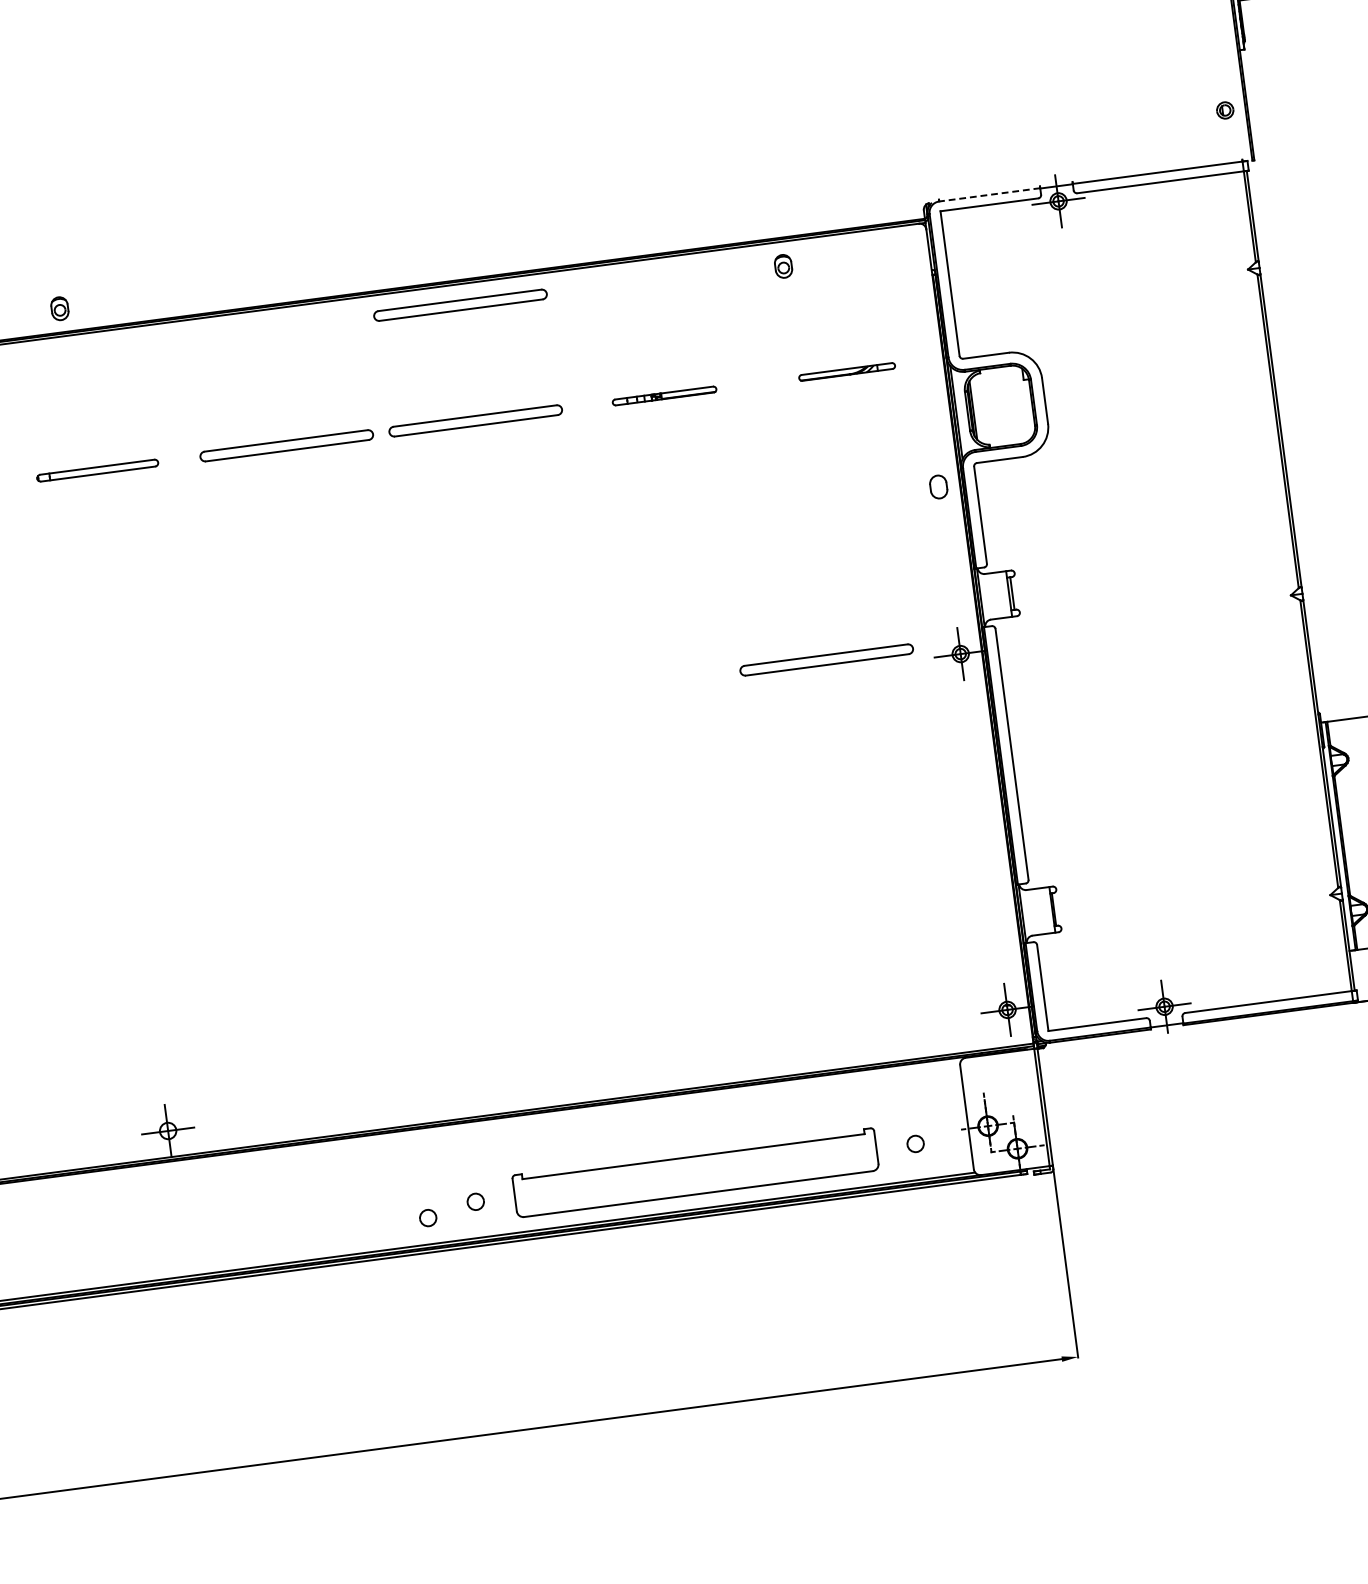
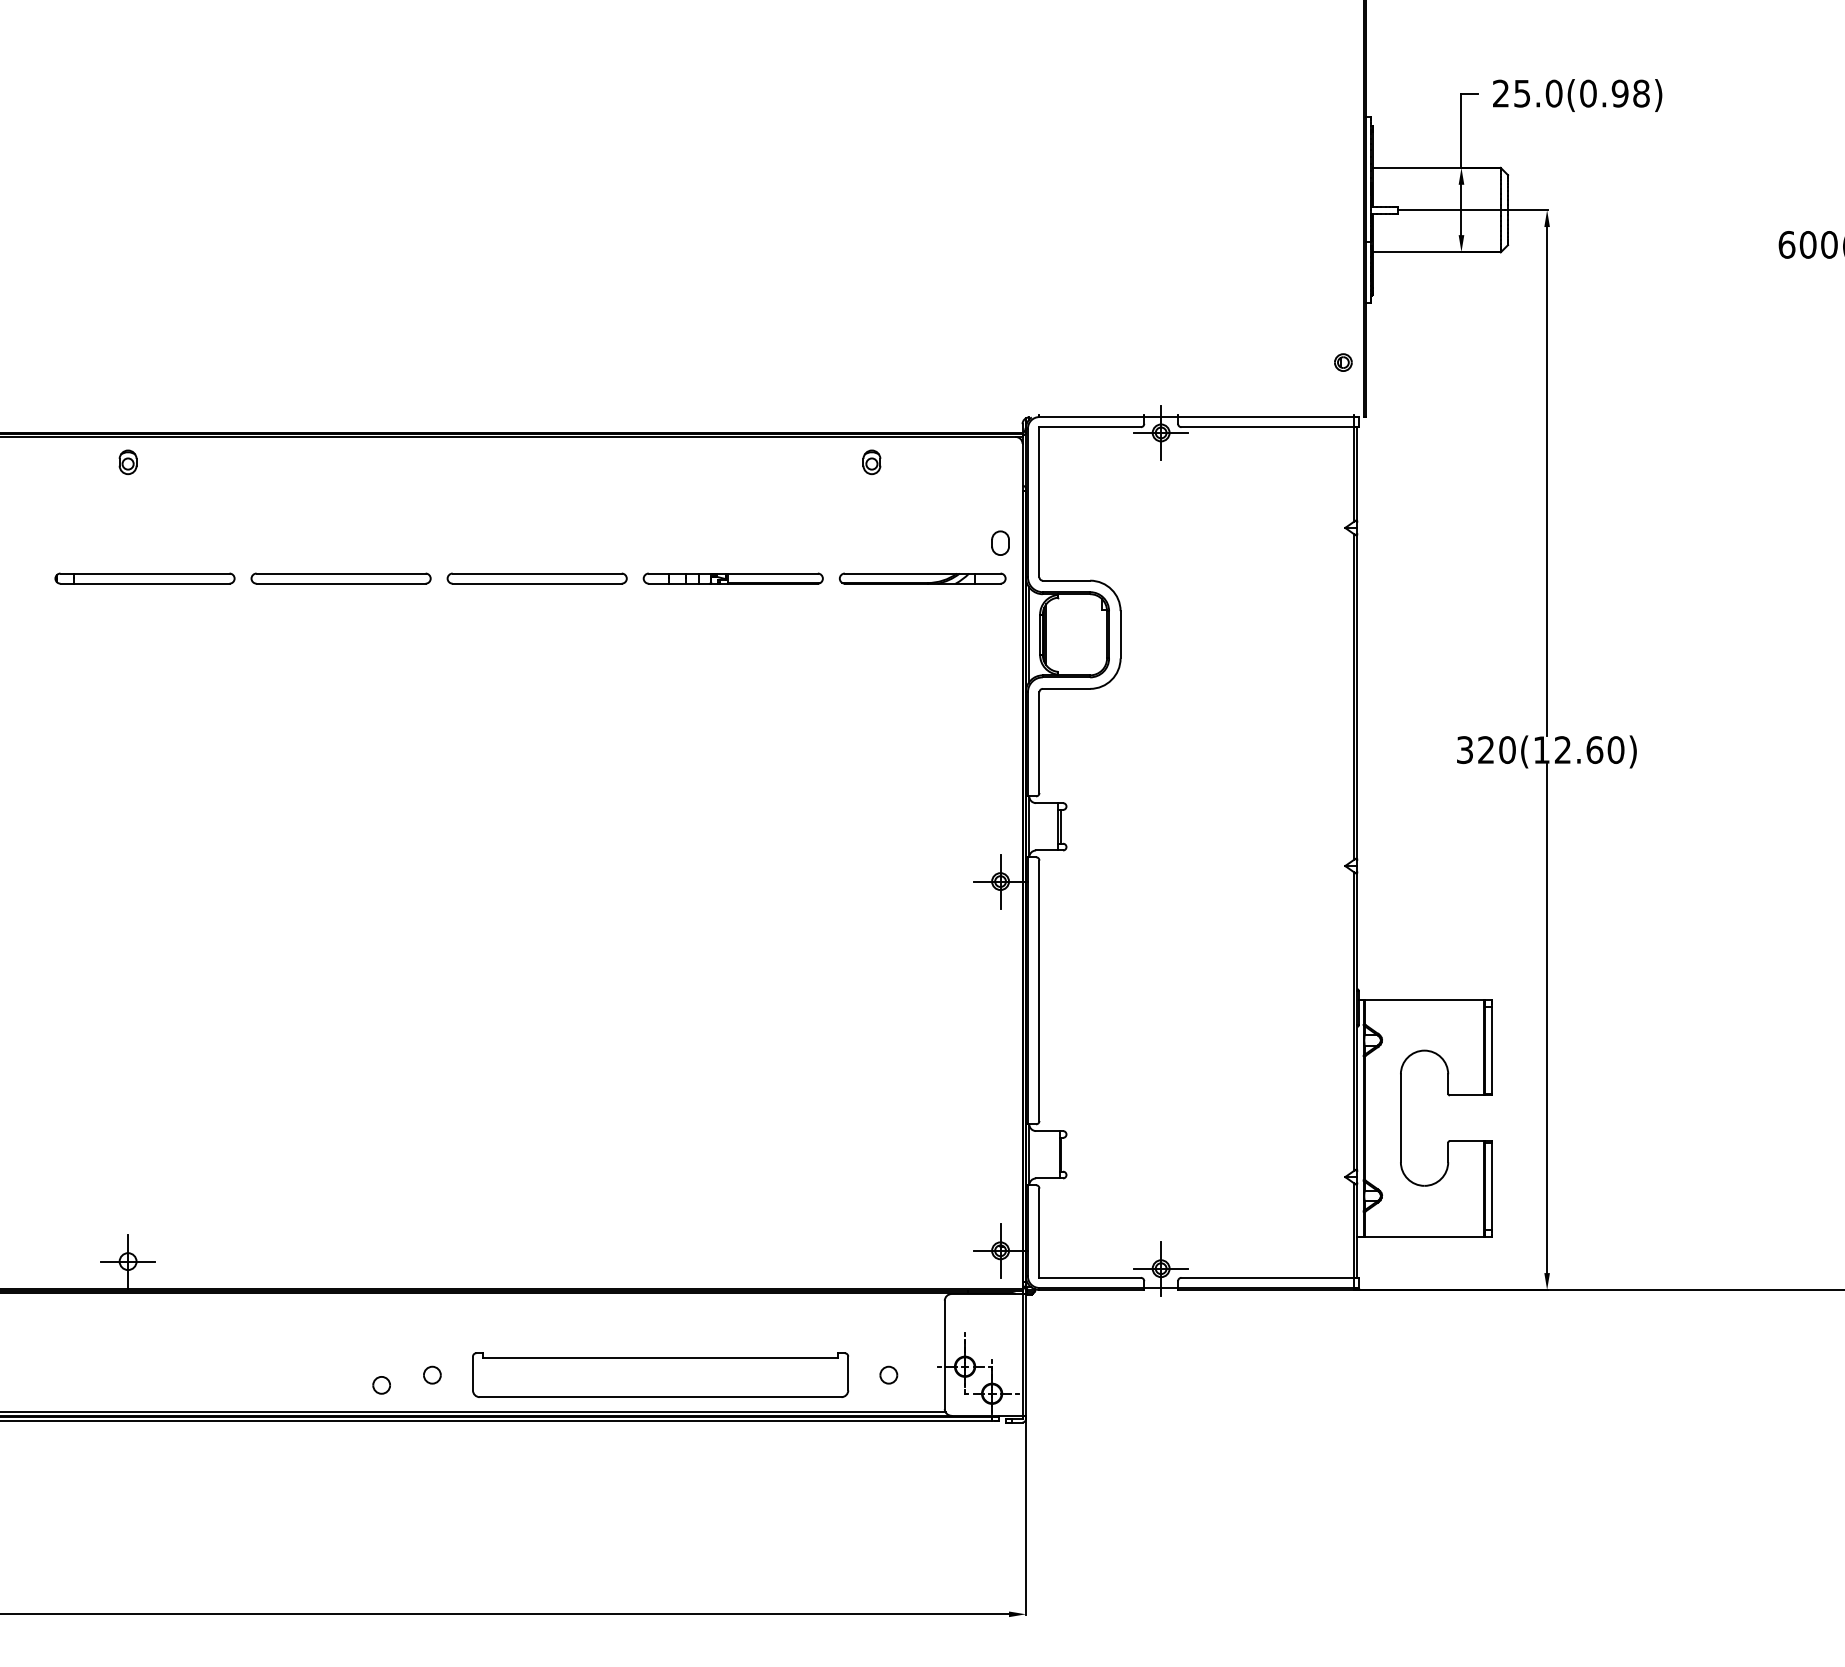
line: (989, 195) -> (1091, 417), dashed -> solid
part: (459, 305) -> (536, 458), removed
part: (59, 308) -> (127, 462), moved
part: (847, 371) -> (922, 578), size x1.67
part: (663, 396) -> (732, 578), size x1.67
part: (97, 470) -> (144, 578), size x1.43
part: (938, 486) -> (1000, 542), moved
part: (826, 659) -> (862, 869), removed

